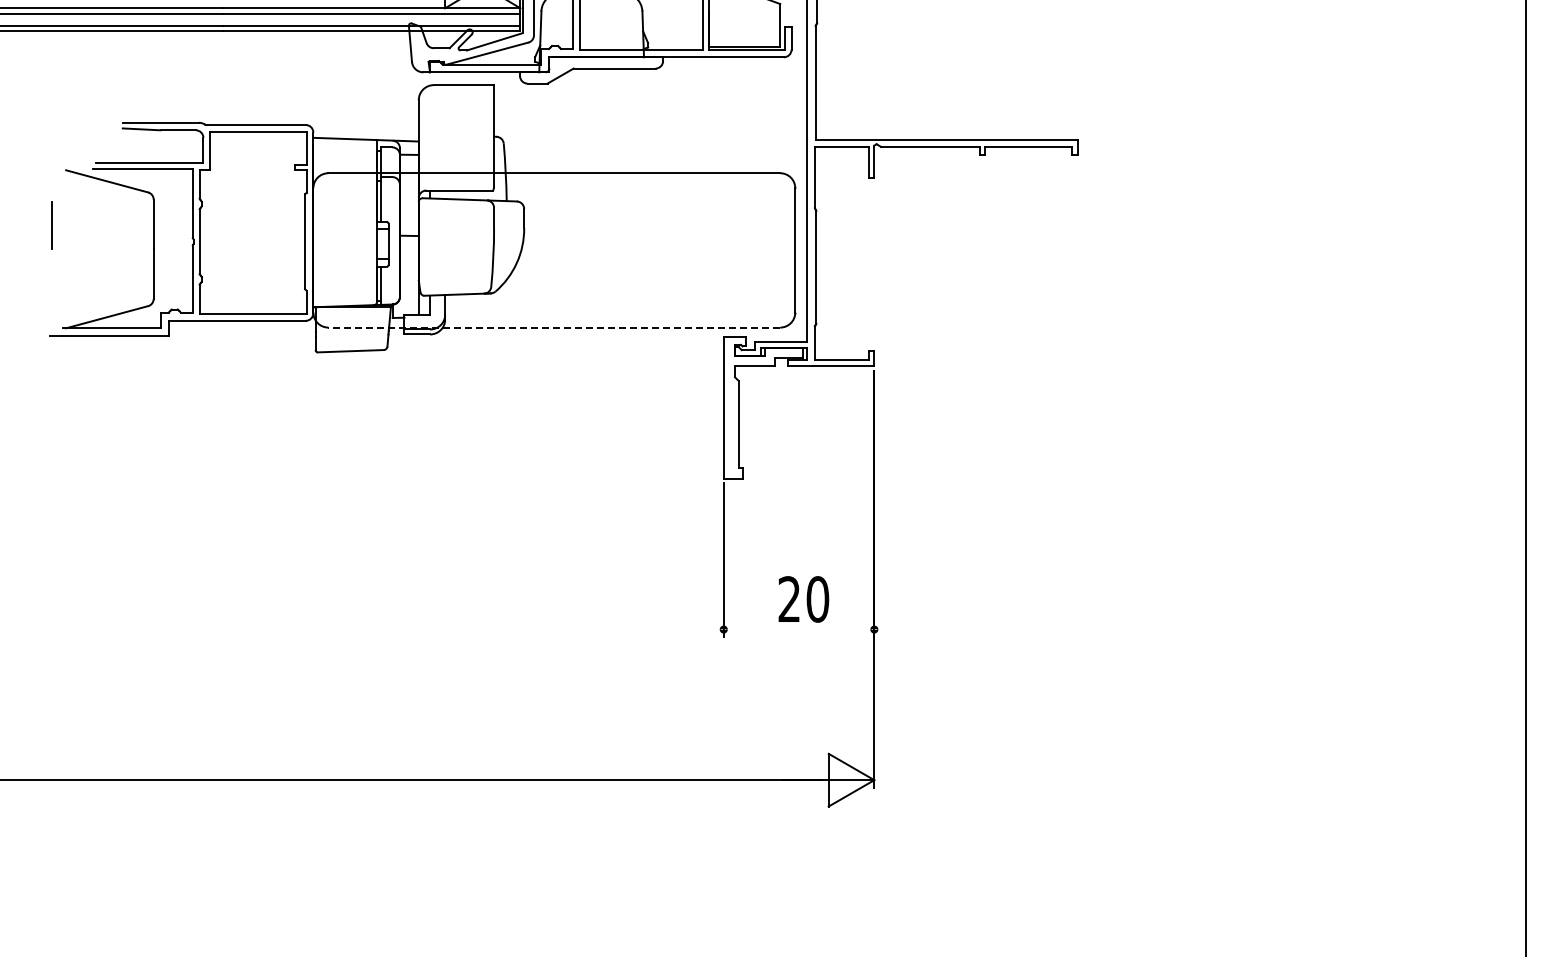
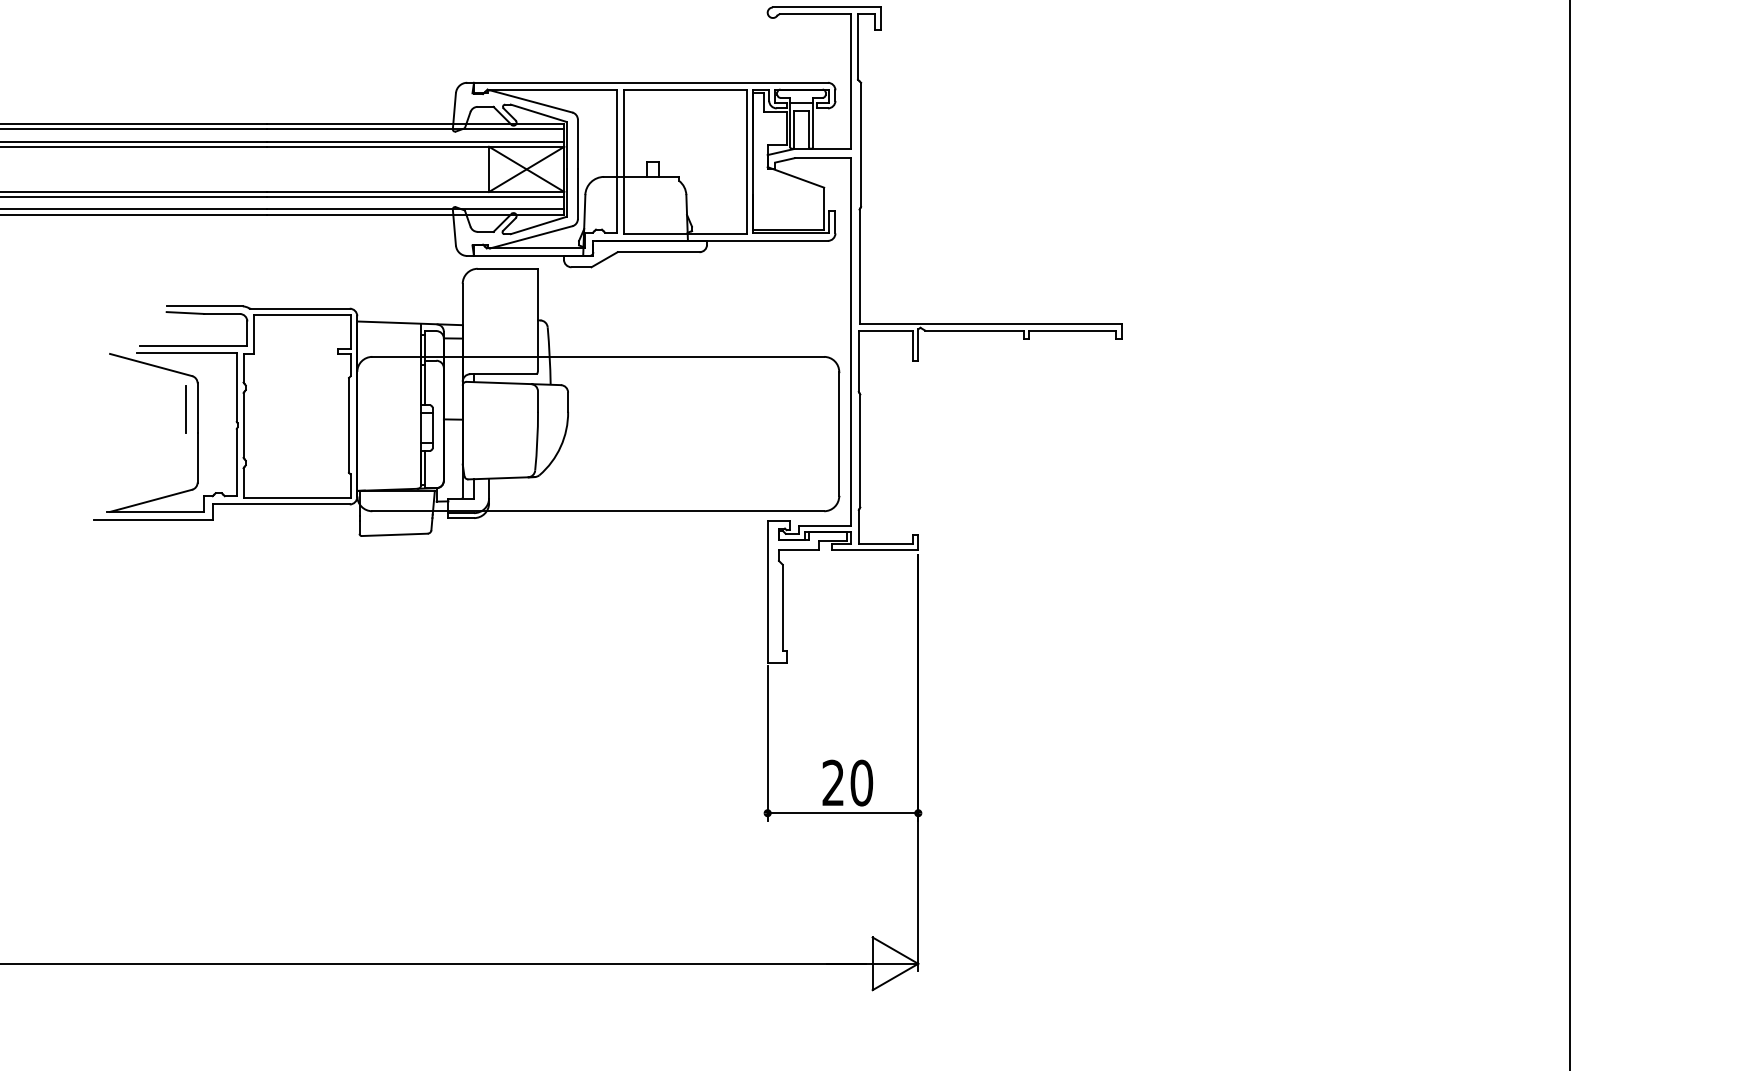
line: (51, 225) -> (185, 409), moved
line: (554, 327) -> (598, 511), dashed -> solid
line: (798, 629) -> (842, 813), added

